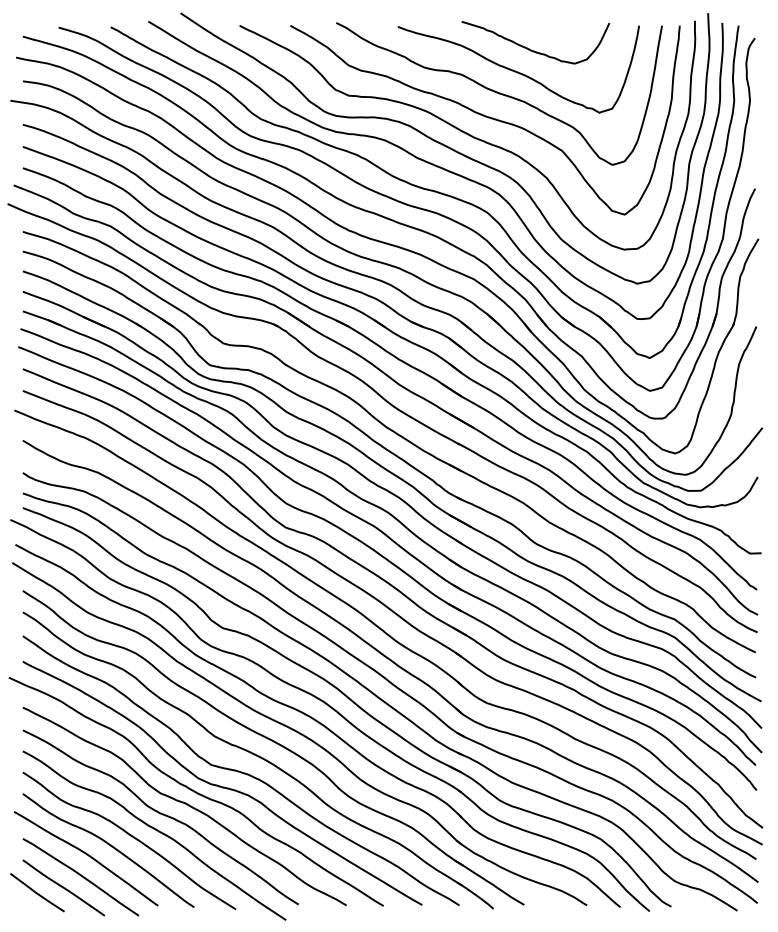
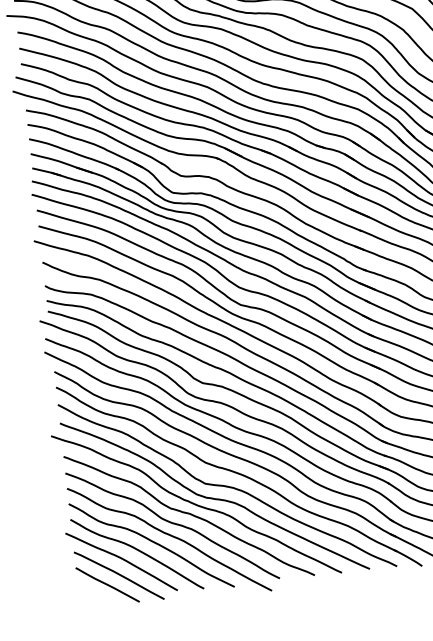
line: (37, 892) -> (88, 590), removed

